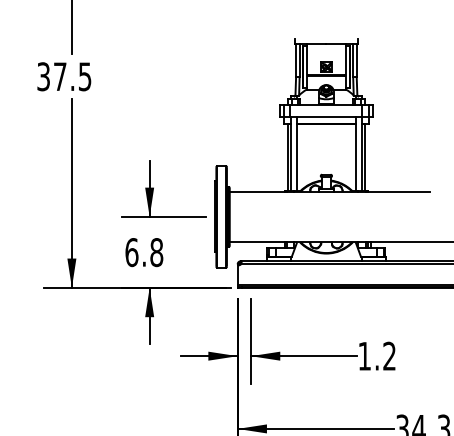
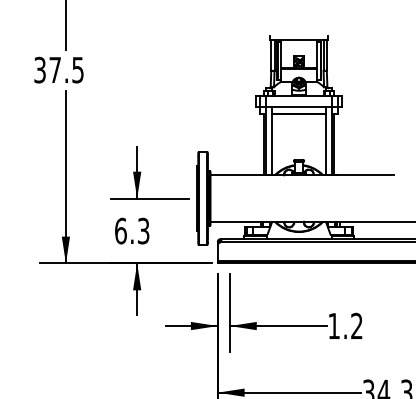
text: (156, 251) -> (143, 230), 6.8 -> 6.3

